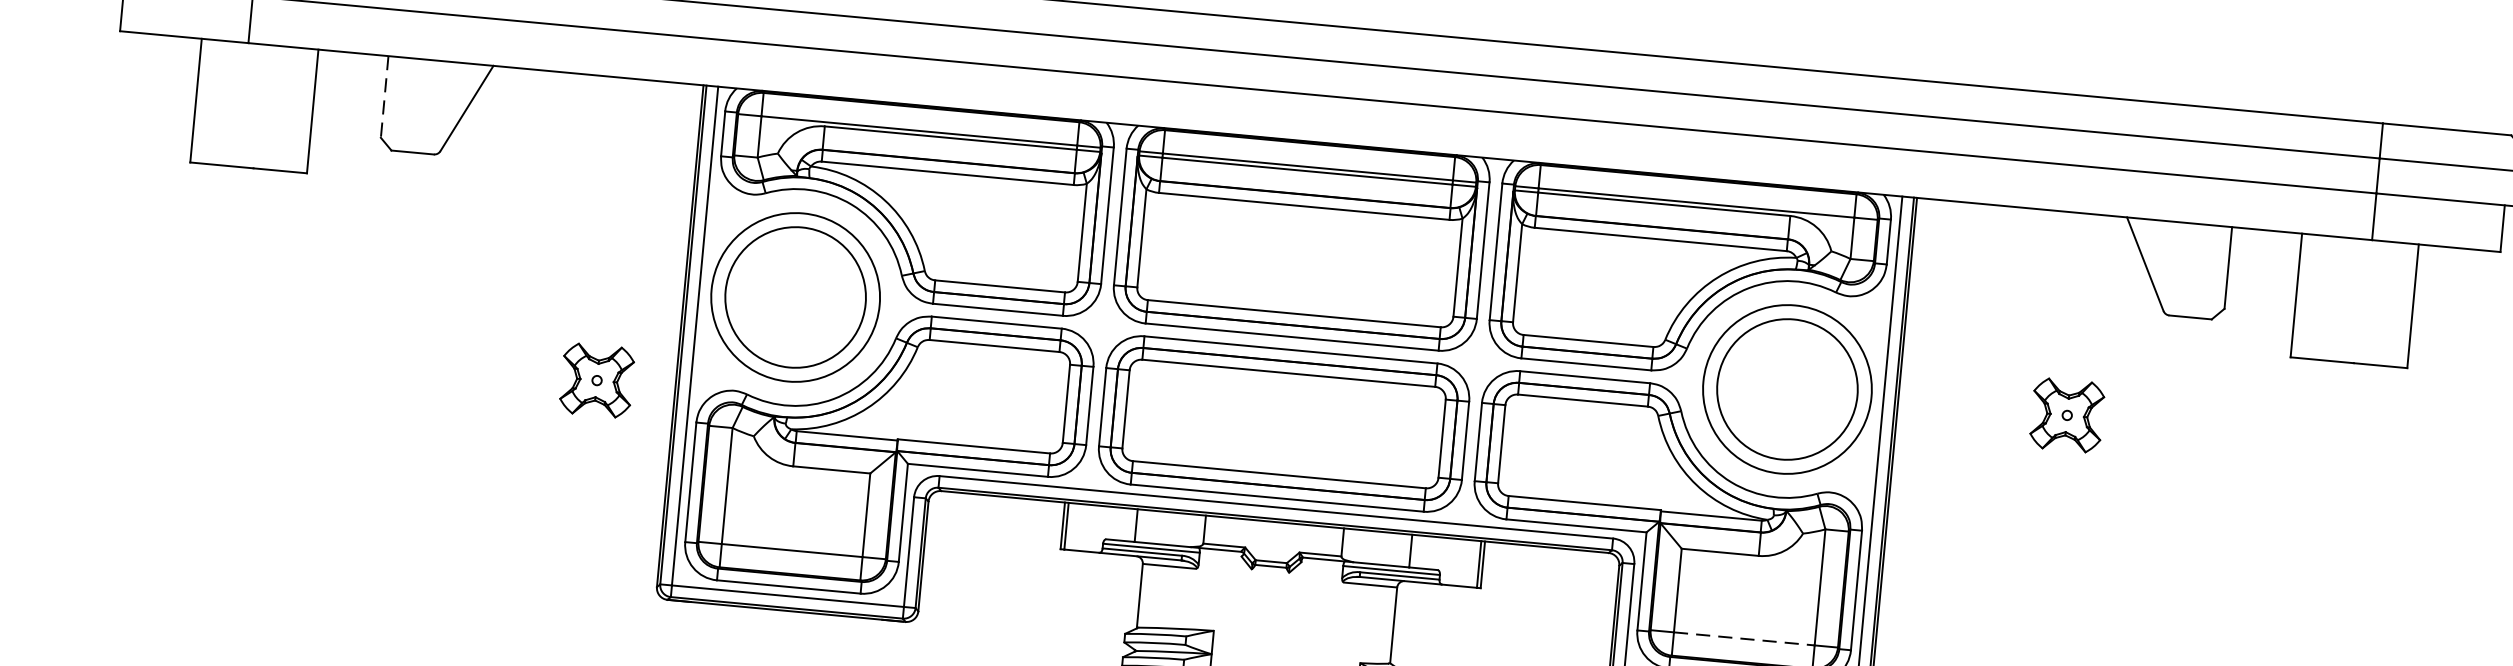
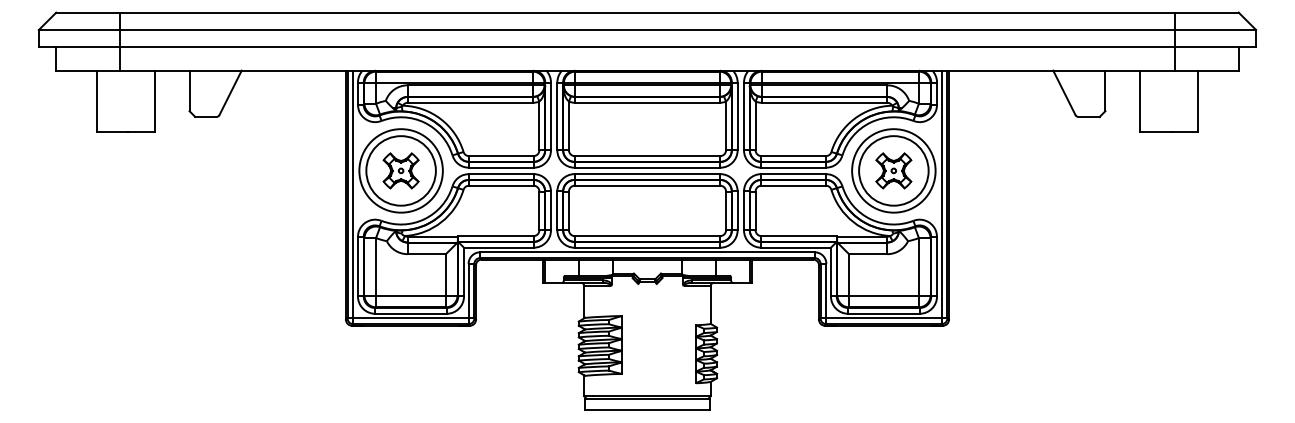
line: (384, 98) -> (189, 91), dashed -> solid
part: (595, 379) -> (400, 170), moved
part: (2066, 414) -> (893, 170), moved
line: (1745, 638) -> (884, 295), dashed -> solid

